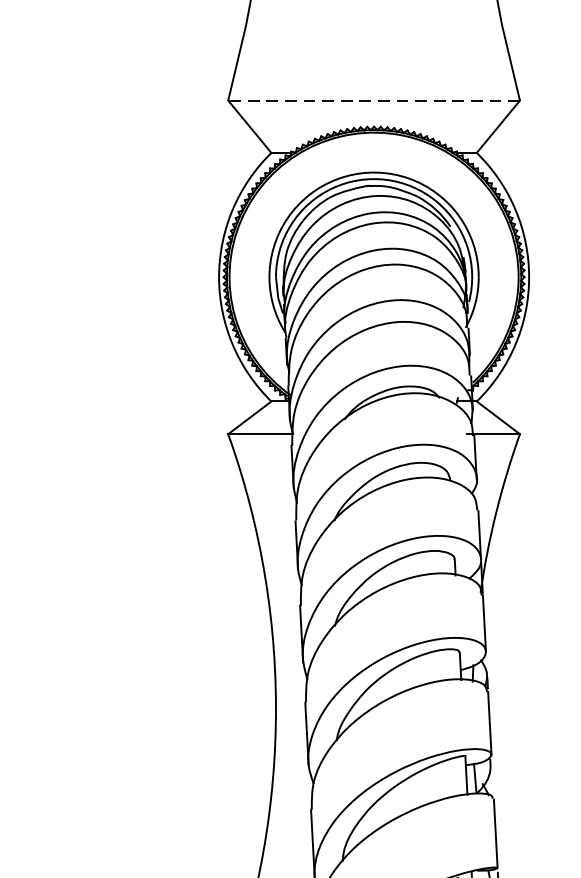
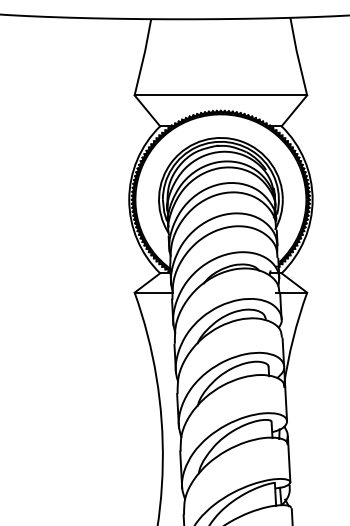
line: (373, 100) -> (220, 95), dashed -> solid

